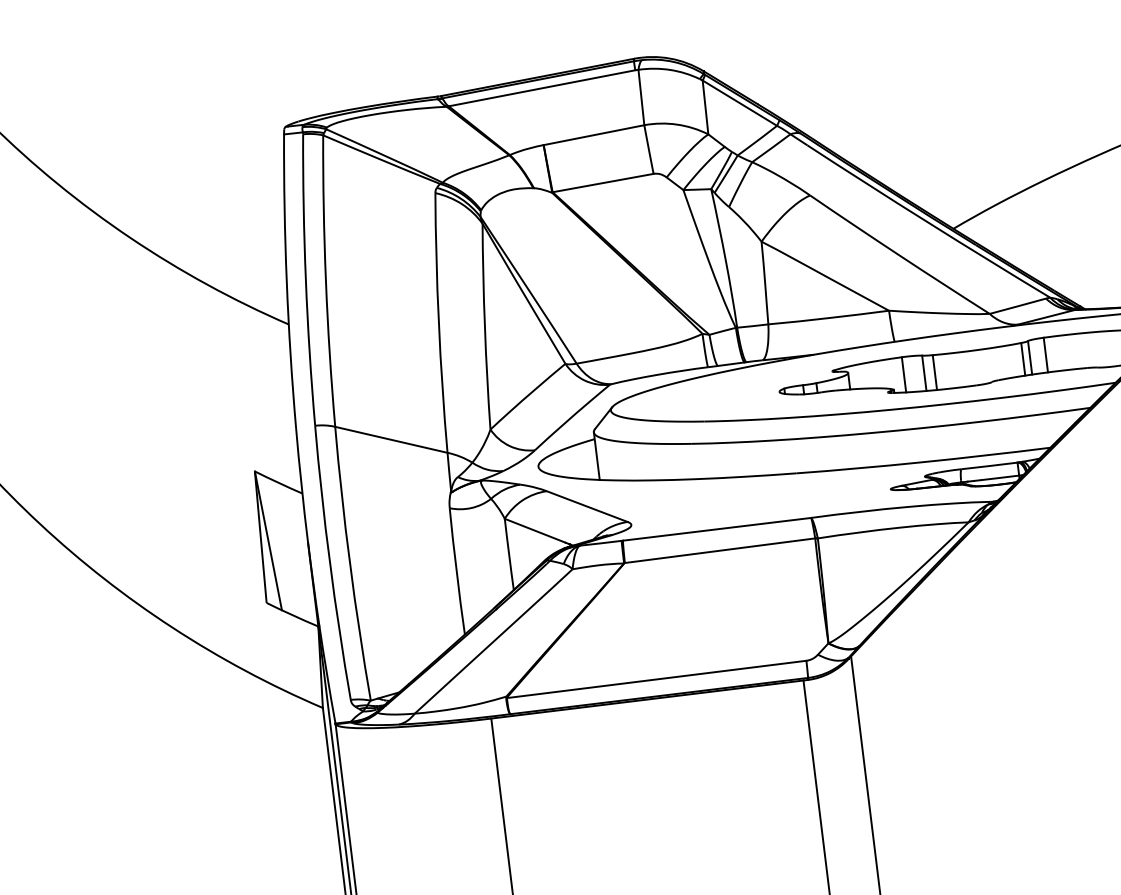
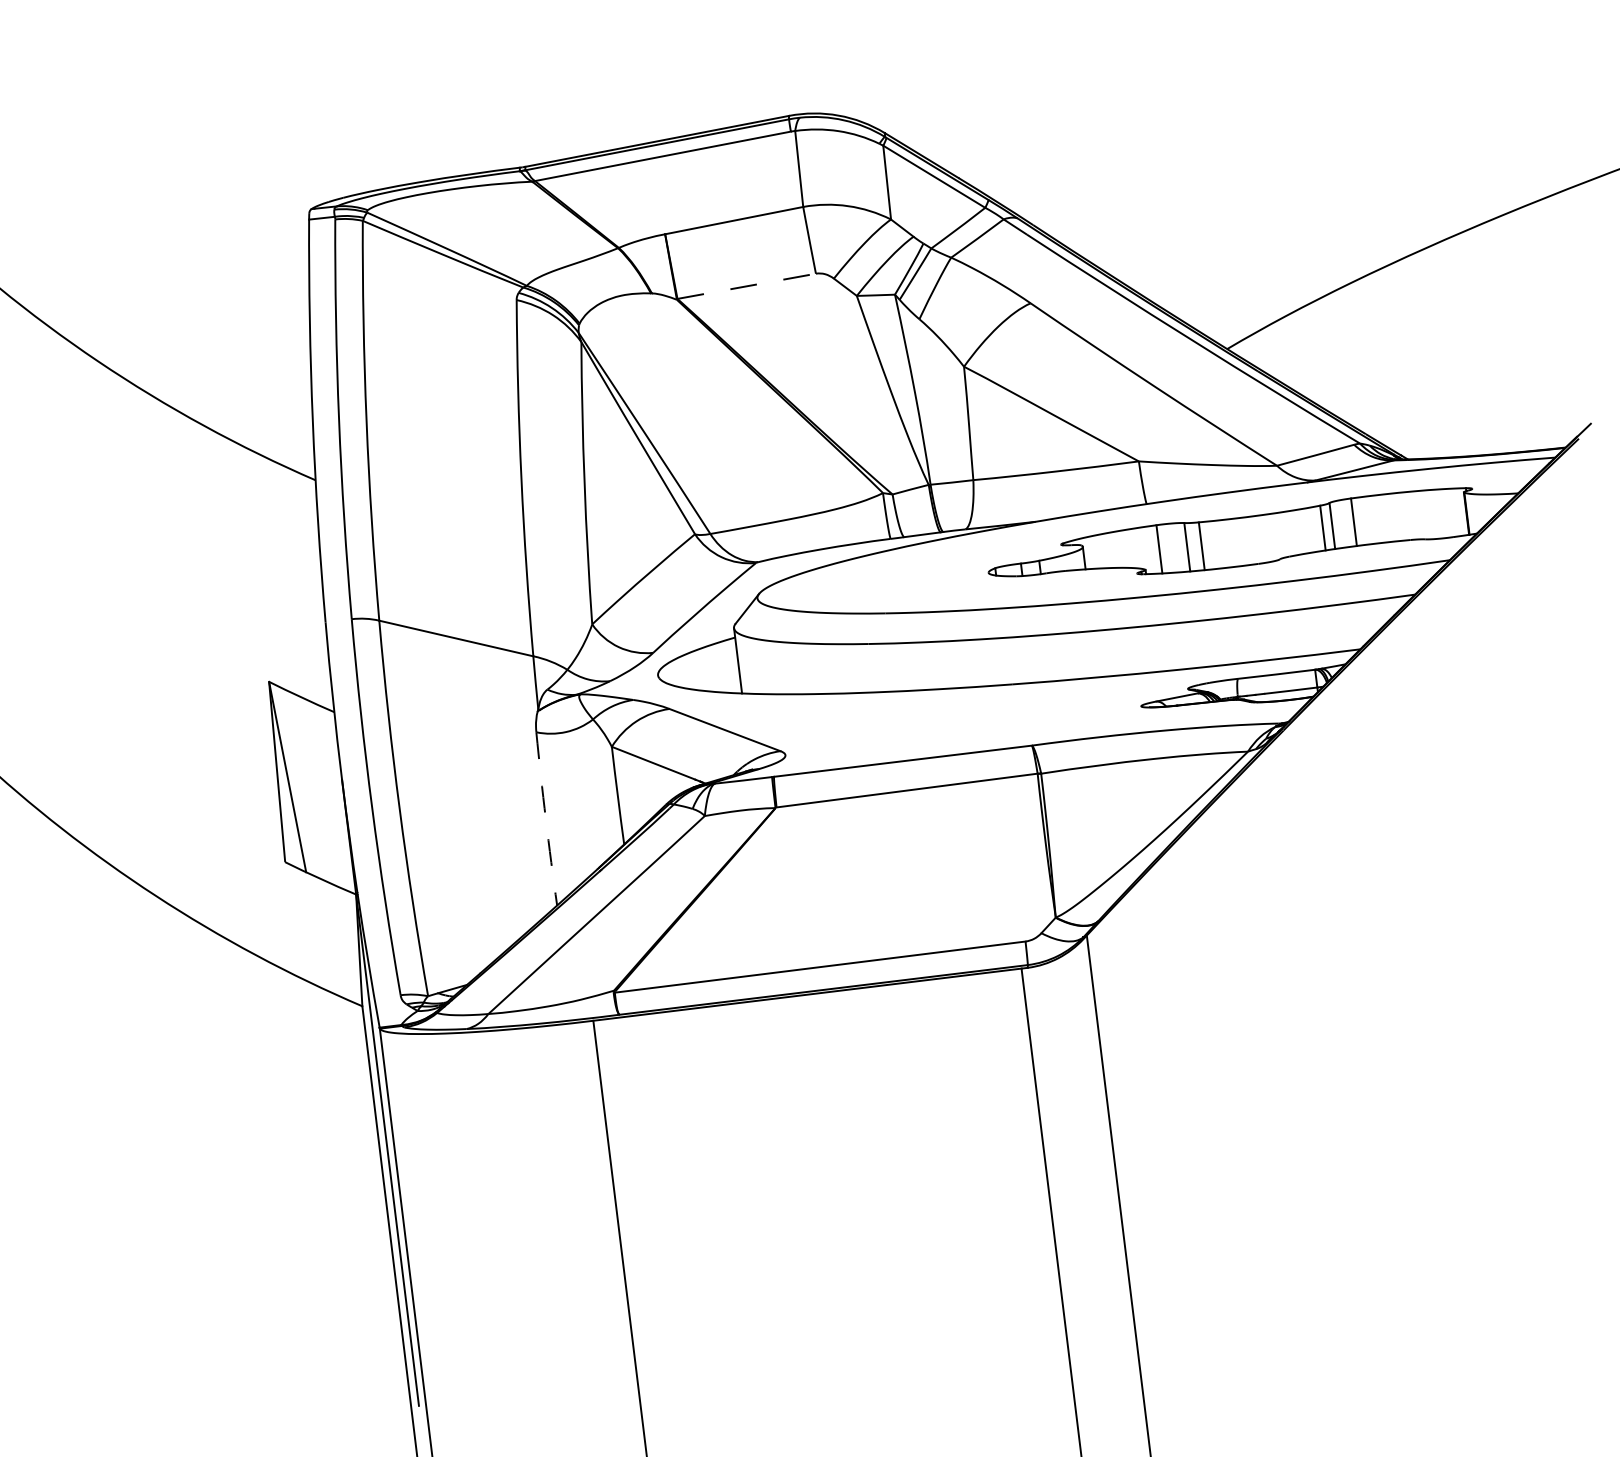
line: (603, 183) -> (747, 286), solid -> dashed
arc: (456, 571) -> (545, 819), solid -> dashed

